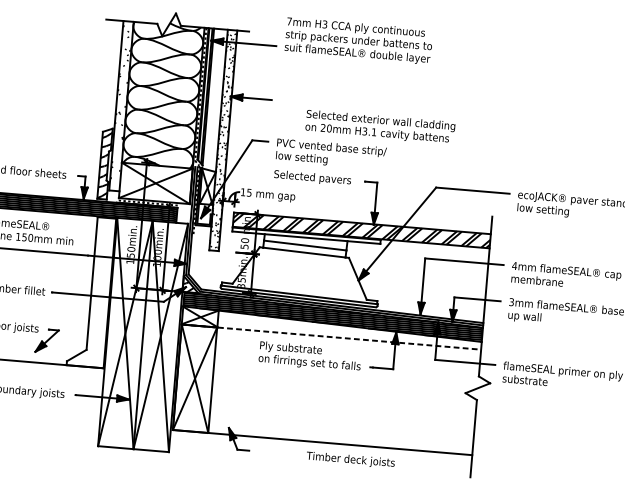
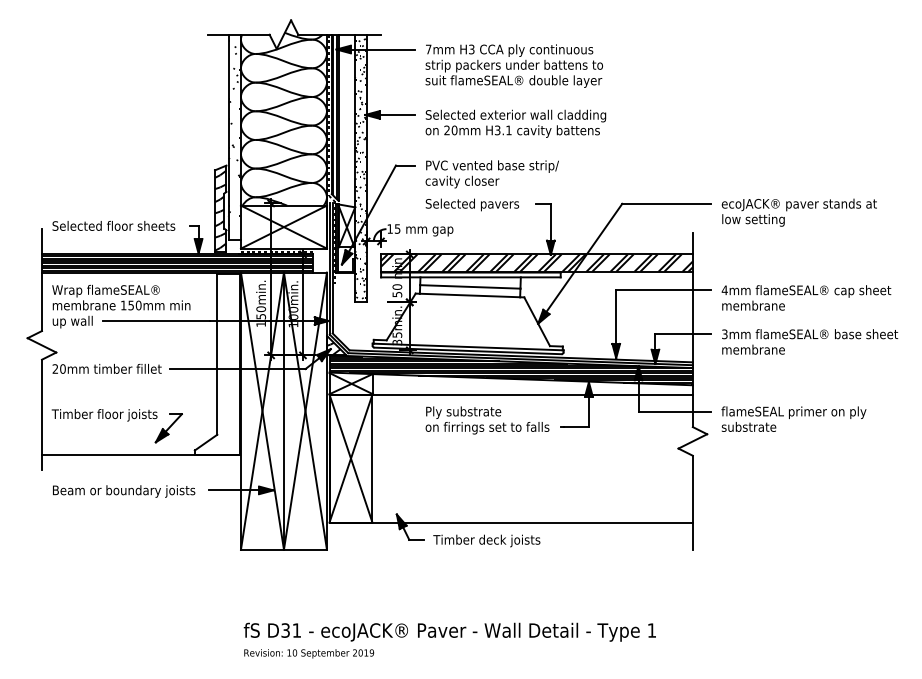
text: (358, 40) -> (513, 65), moved
text: (380, 127) -> (515, 123), moved
text: (306, 158) -> (462, 181), low setting -> cavity closer
text: (534, 317) -> (753, 350), up wall -> membrane
line: (331, 337) -> (511, 394), dashed -> solid
text: (350, 459) -> (486, 540), moved

